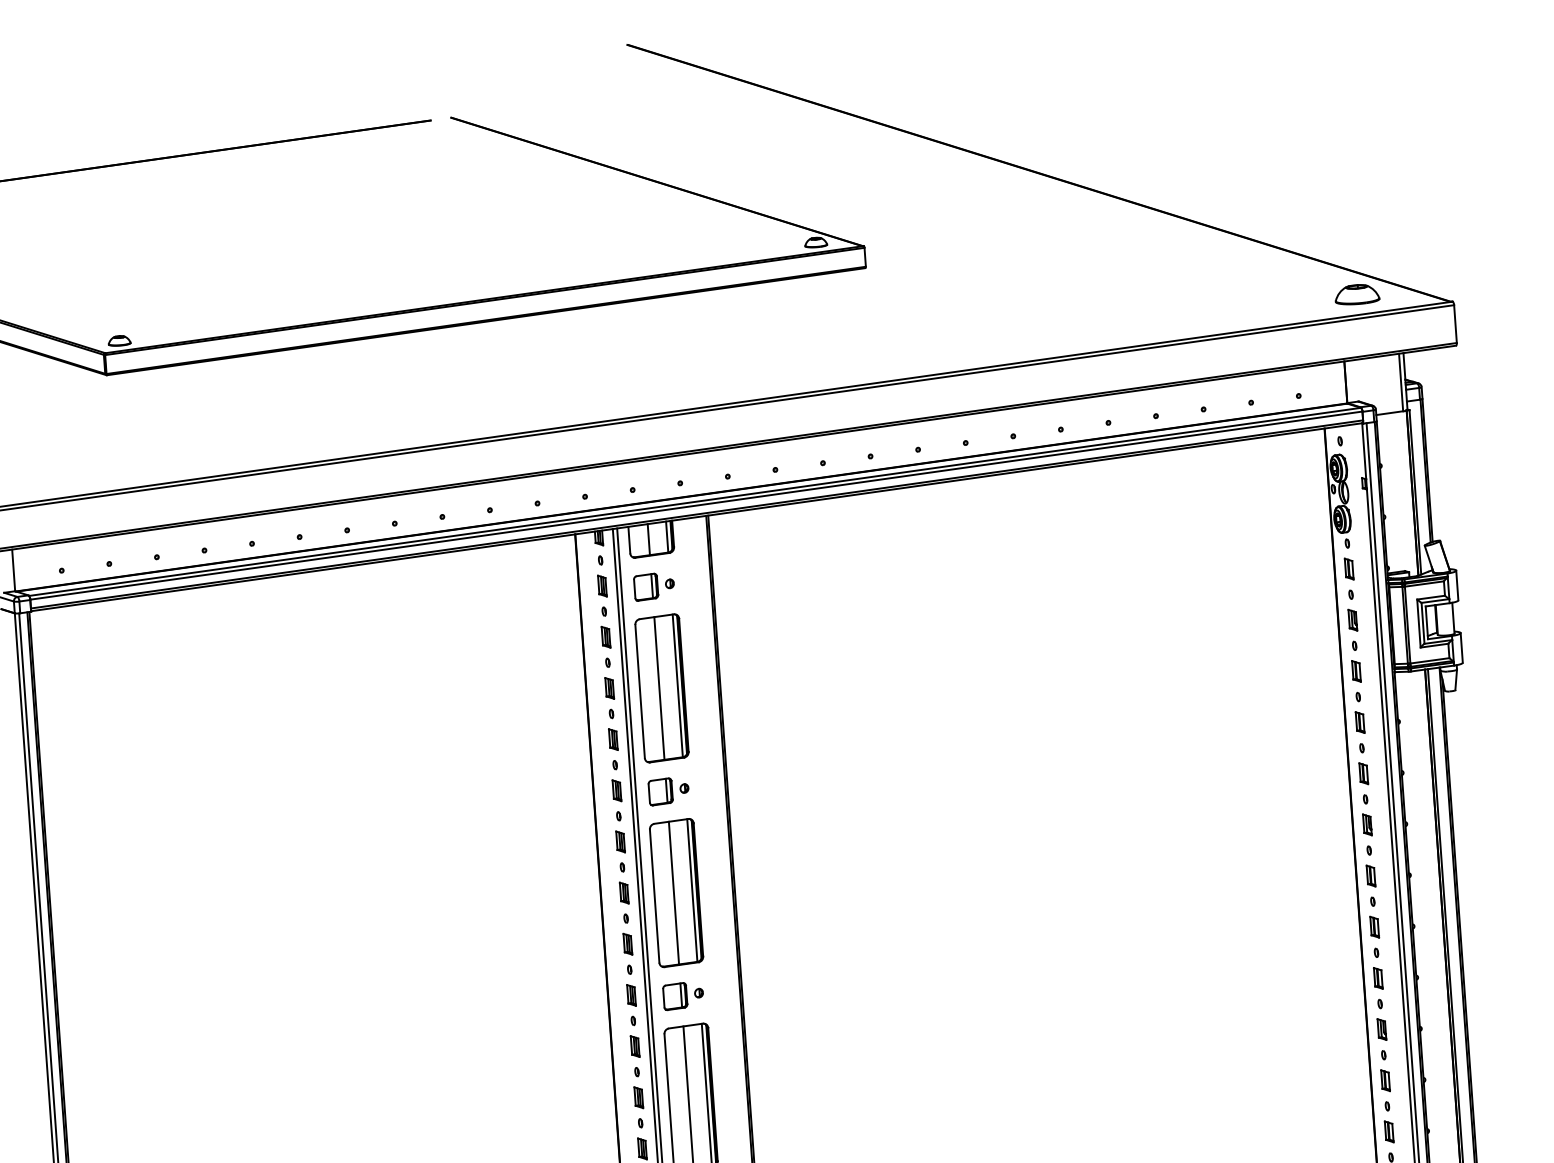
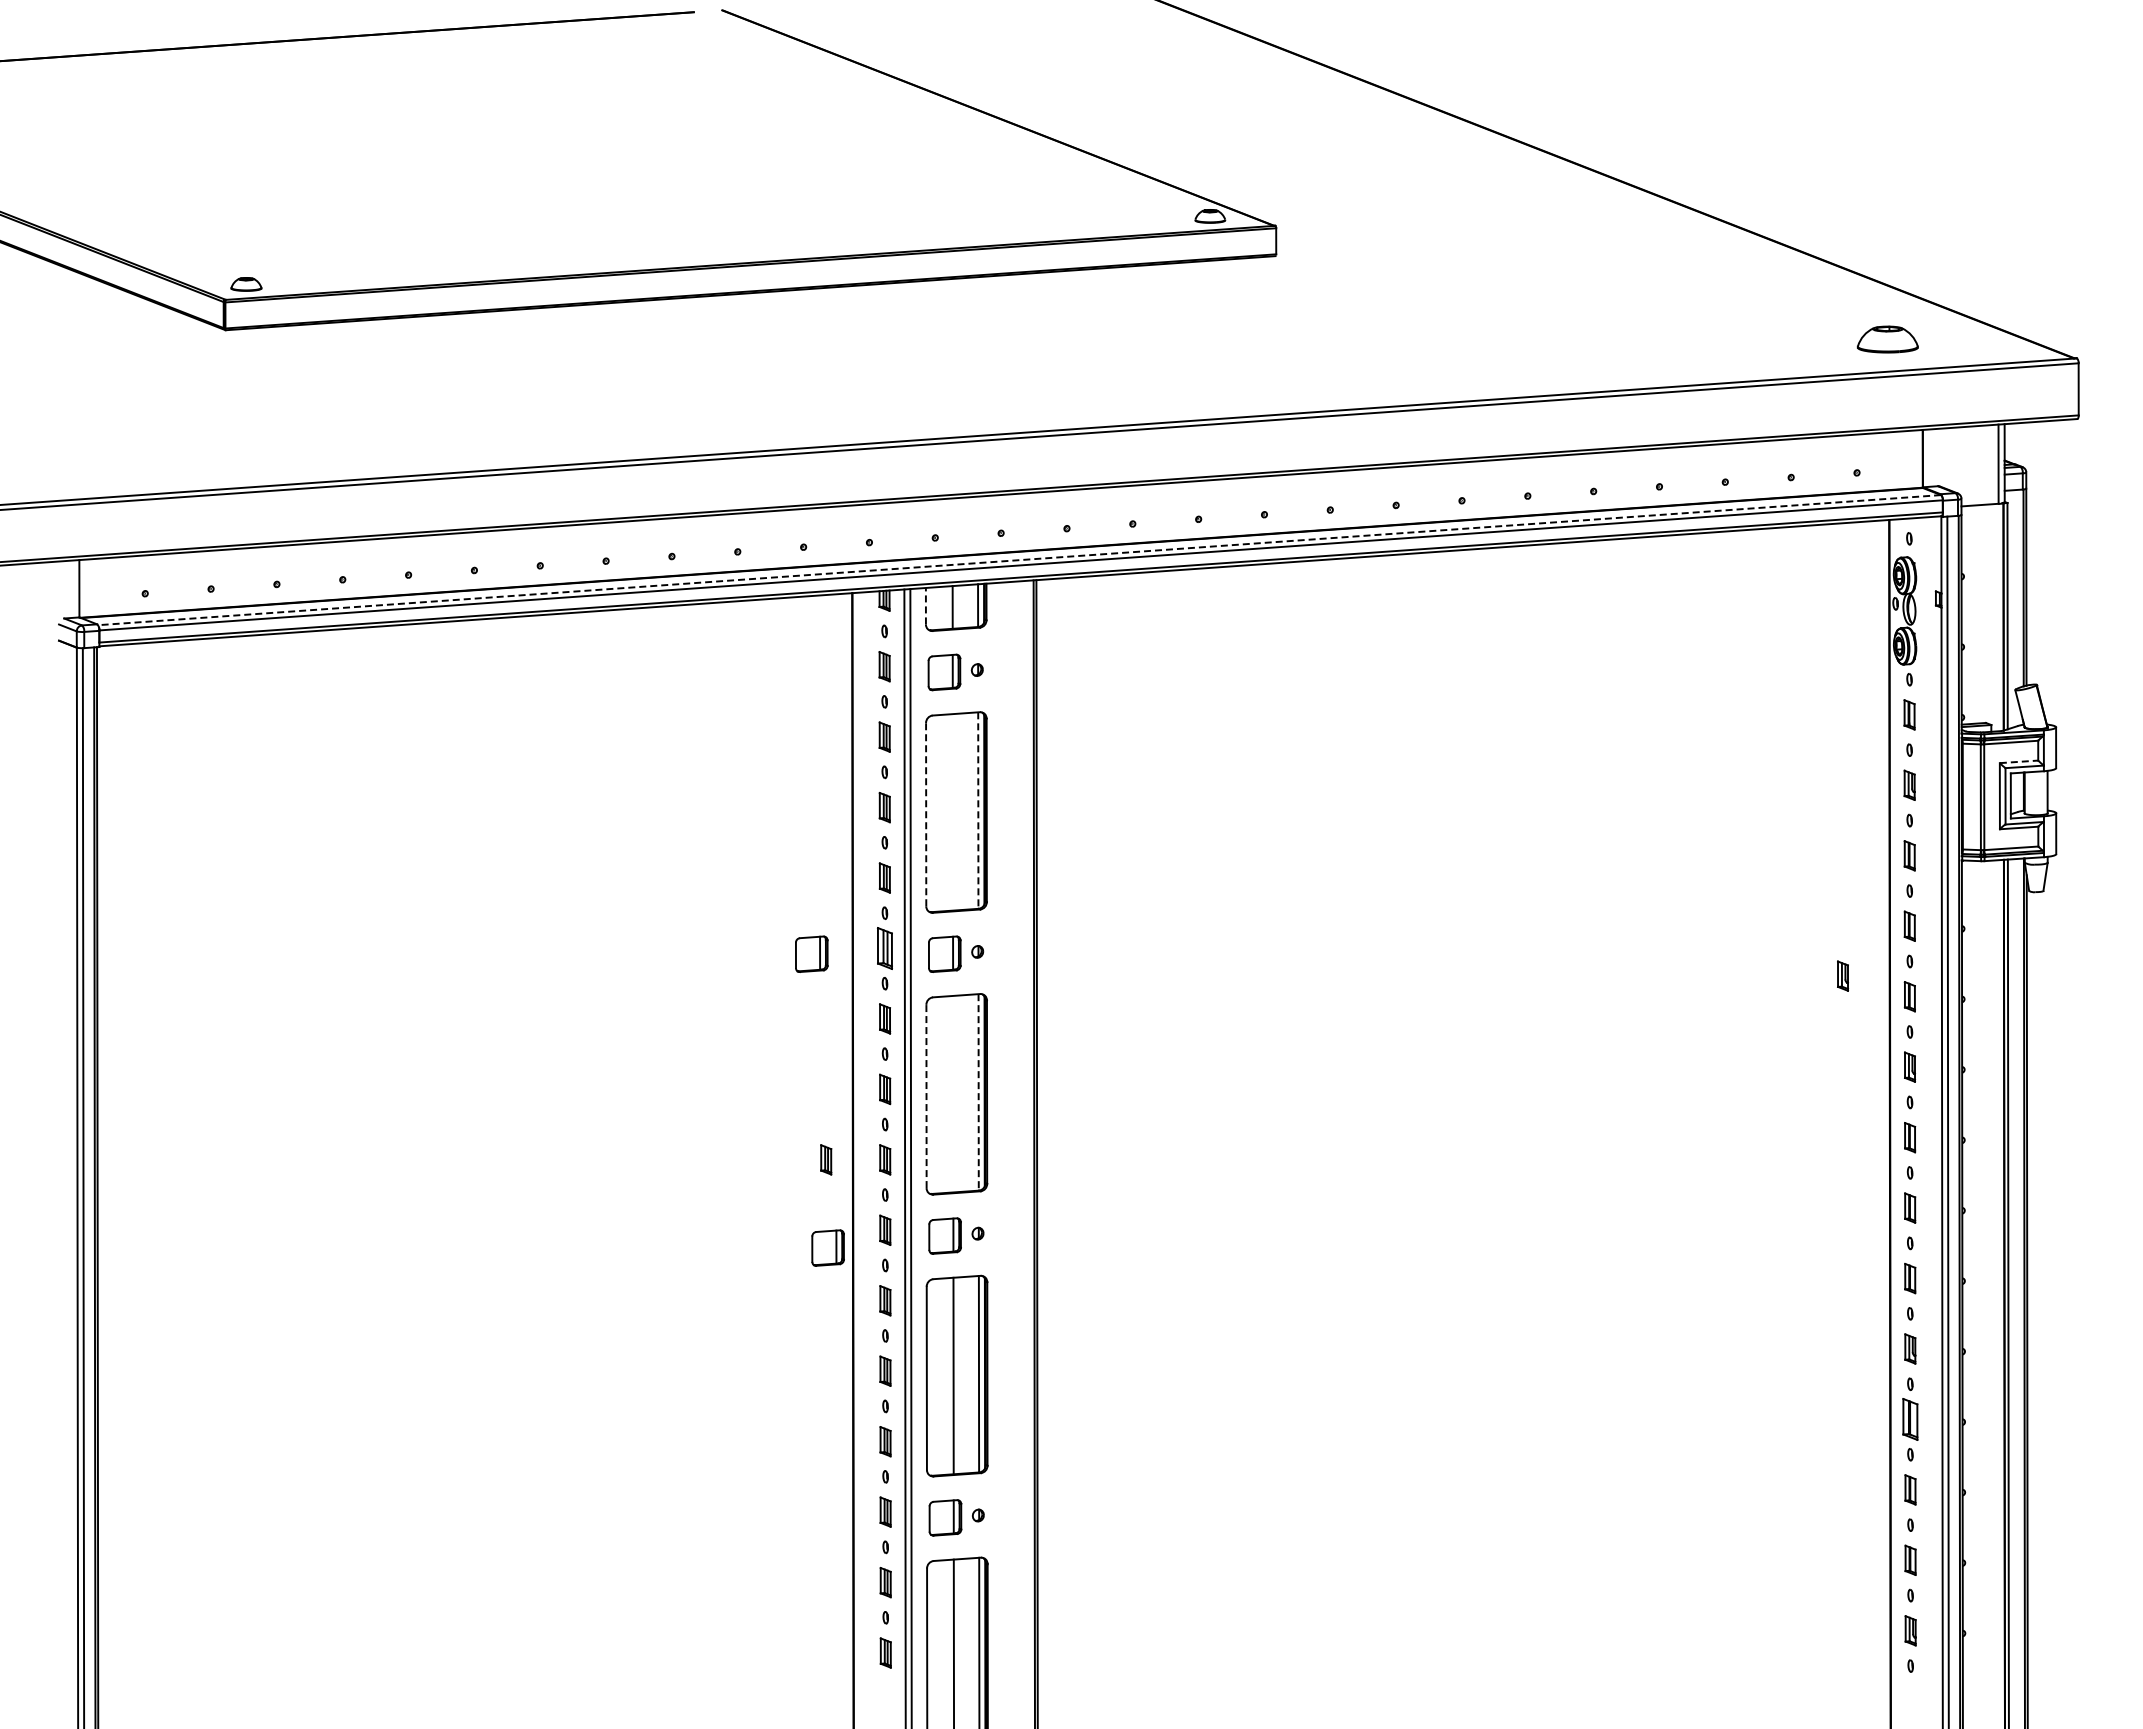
part: (1356, 294) -> (1887, 339), moved
line: (694, 502) -> (1019, 560), solid -> dashed
line: (628, 539) -> (925, 605), solid -> dashed
line: (1431, 597) -> (2019, 761), solid -> dashed
line: (677, 686) -> (978, 811), solid -> dashed
line: (659, 688) -> (952, 812), removed
line: (640, 691) -> (926, 814), solid -> dashed
part: (1313, 761) -> (1842, 975), added
part: (616, 790) -> (884, 948), size x1.4
part: (563, 798) -> (811, 953), added
line: (692, 890) -> (978, 1092), solid -> dashed
line: (674, 892) -> (953, 1093), removed
line: (654, 896) -> (926, 1096), solid -> dashed
part: (585, 946) -> (826, 1159), added
part: (590, 1010) -> (827, 1247), added
part: (1385, 1080) -> (1910, 1419), size x1.4

